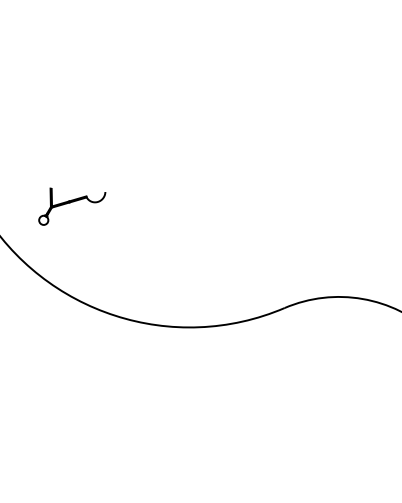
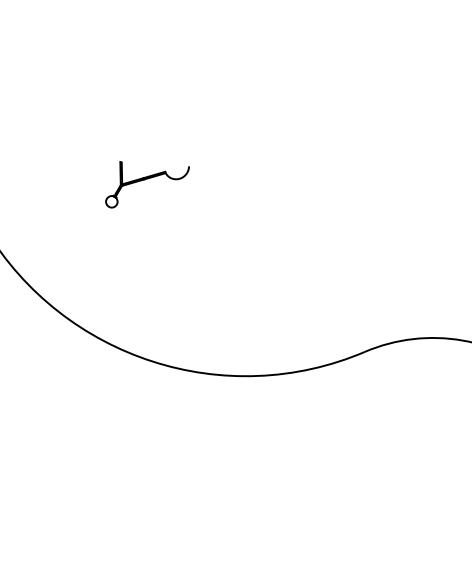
part: (72, 206) -> (147, 184), moved

